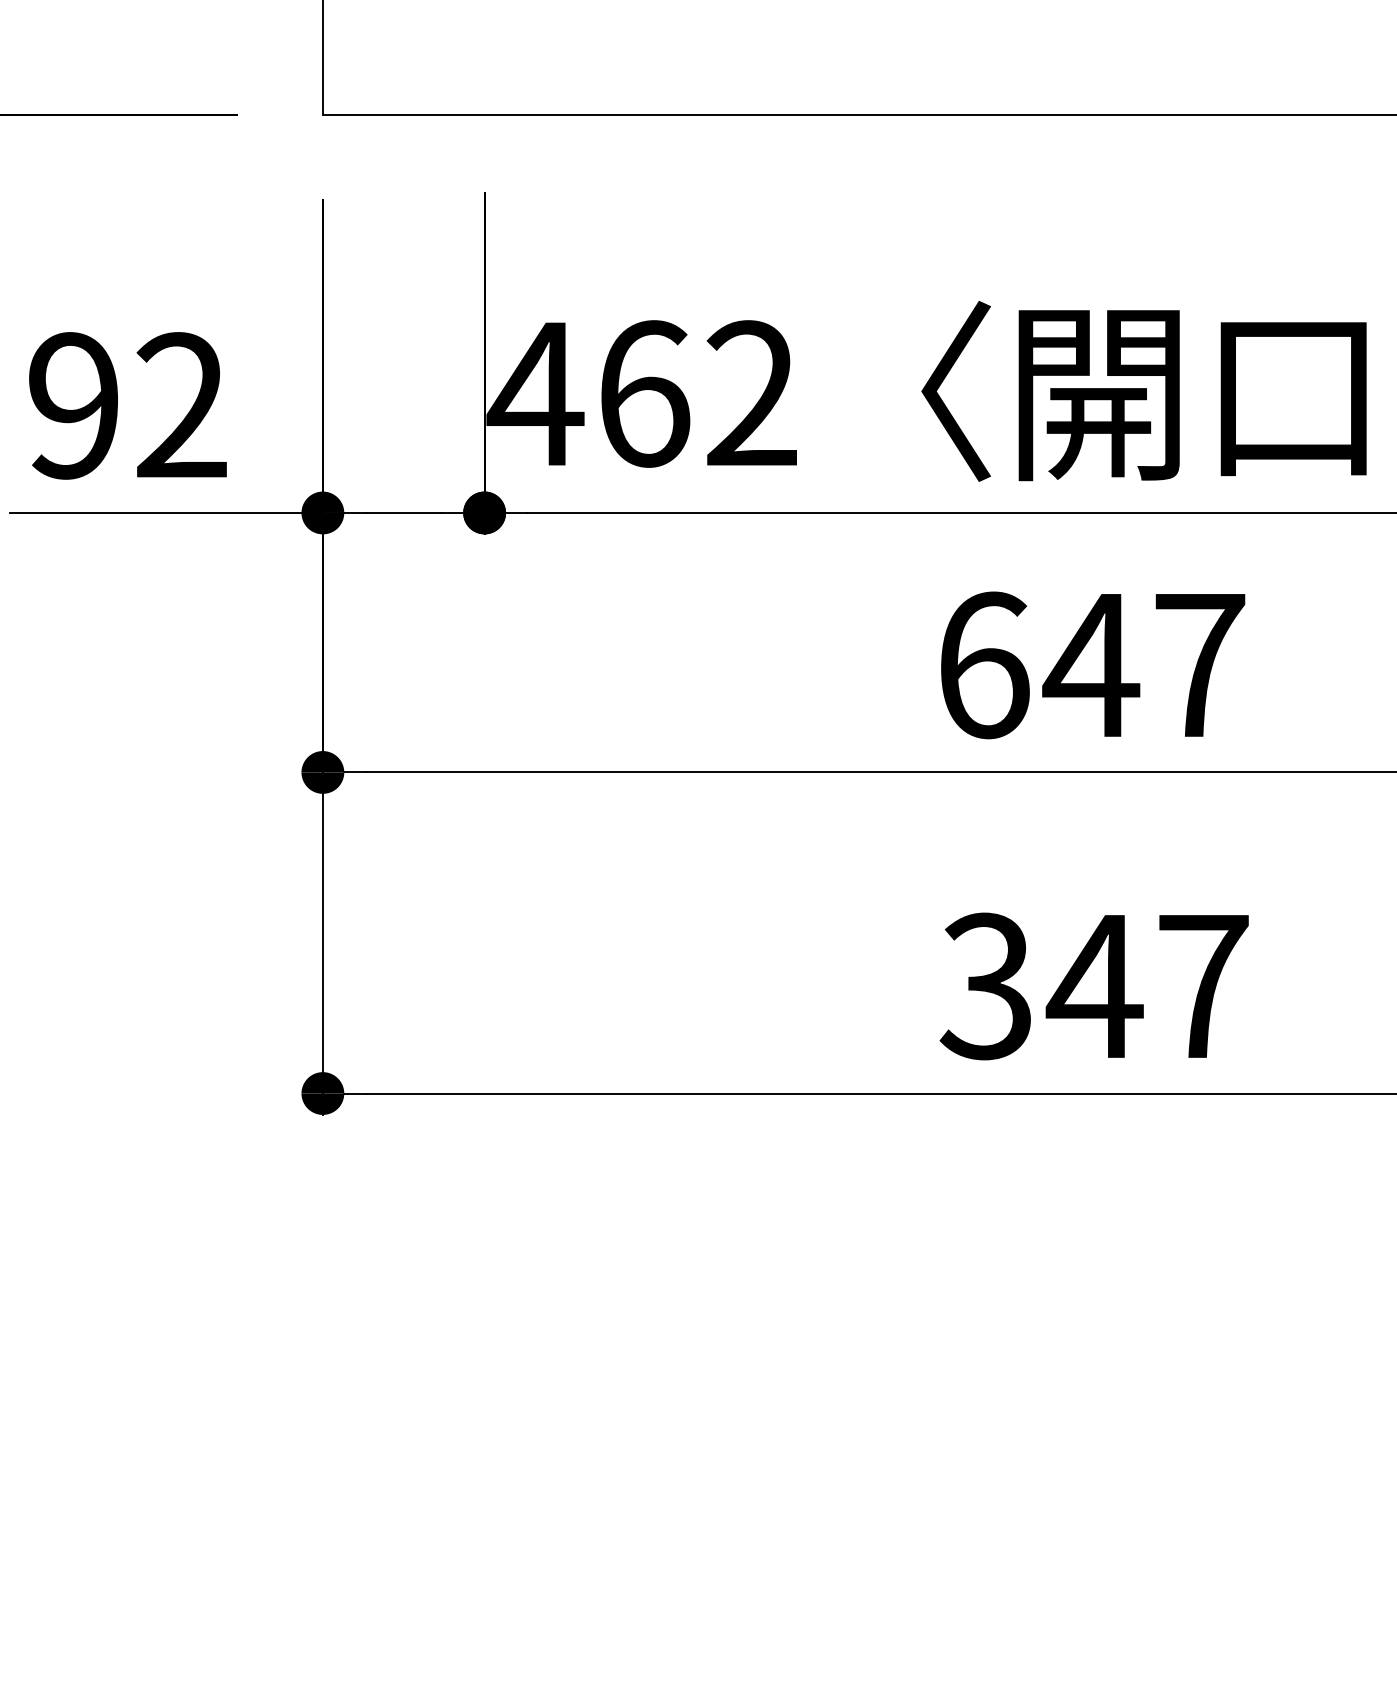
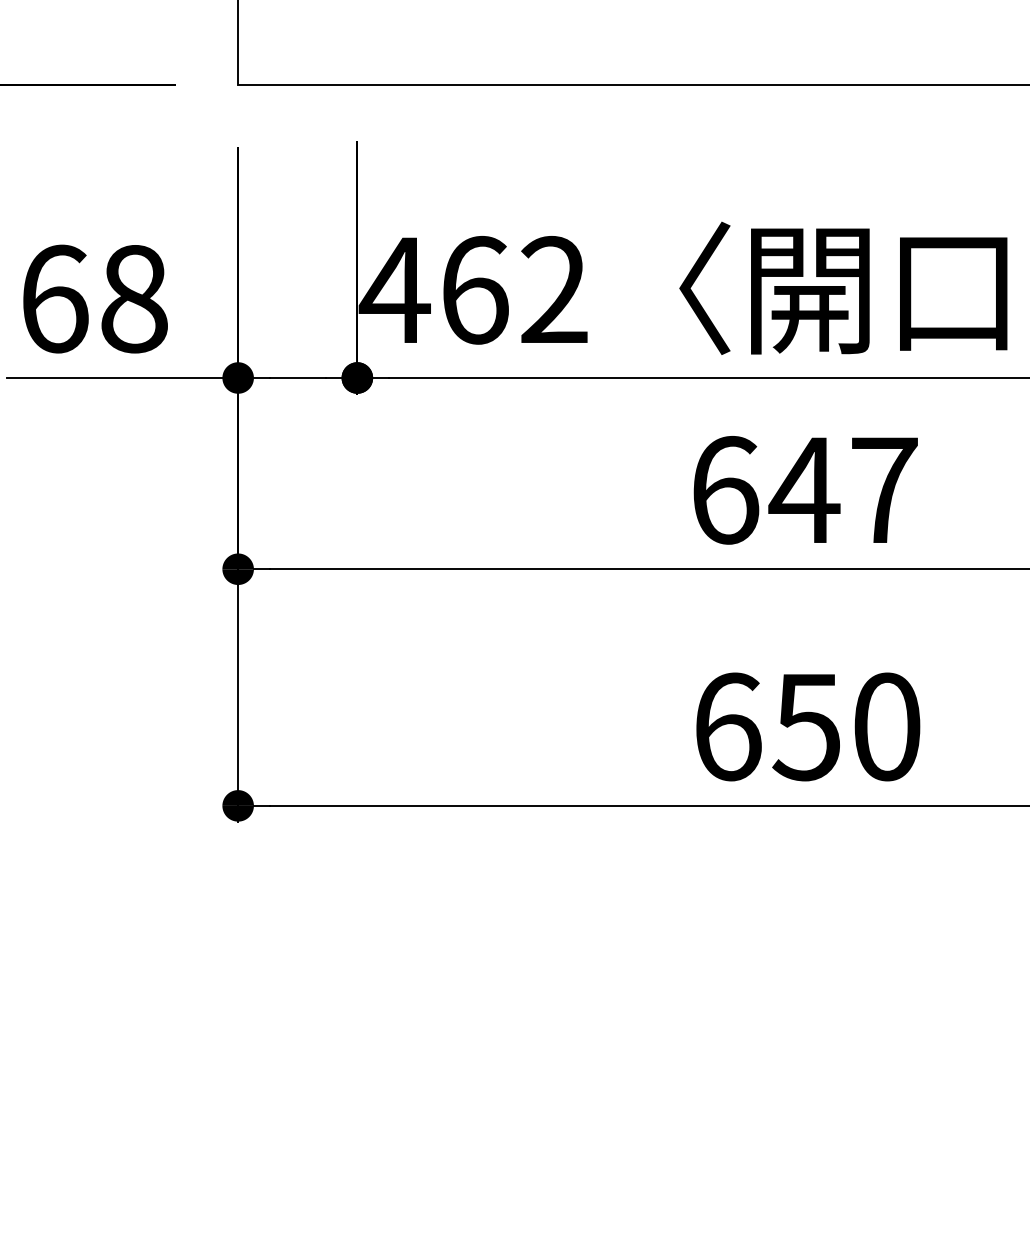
text: (128, 405) -> (94, 298), 92 -> 68
text: (1093, 986) -> (806, 726), 347 -> 650

